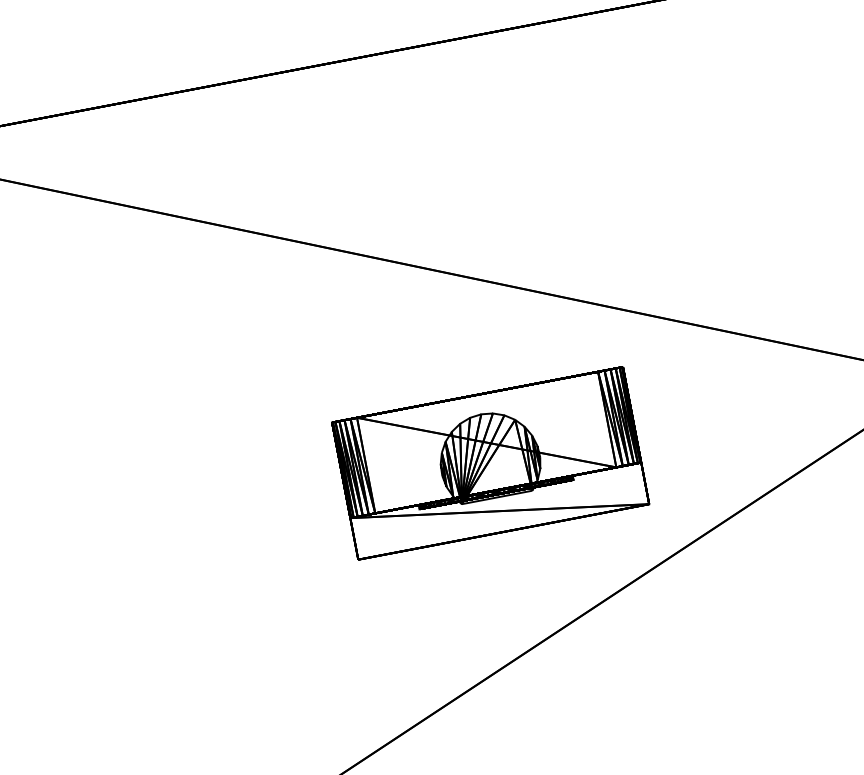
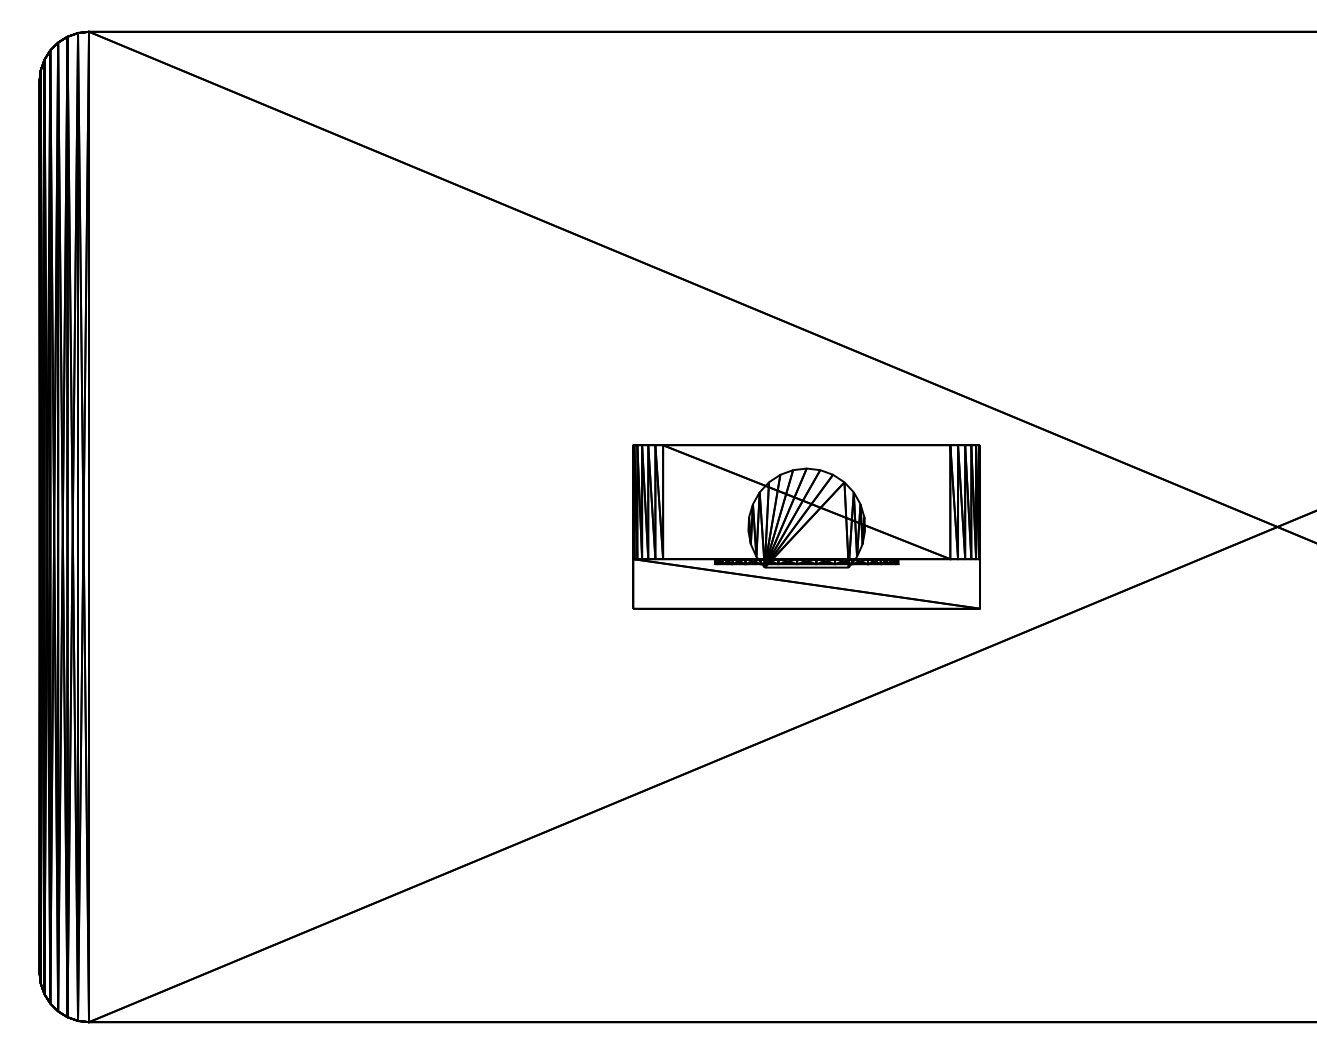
part: (490, 462) -> (806, 526), moved

